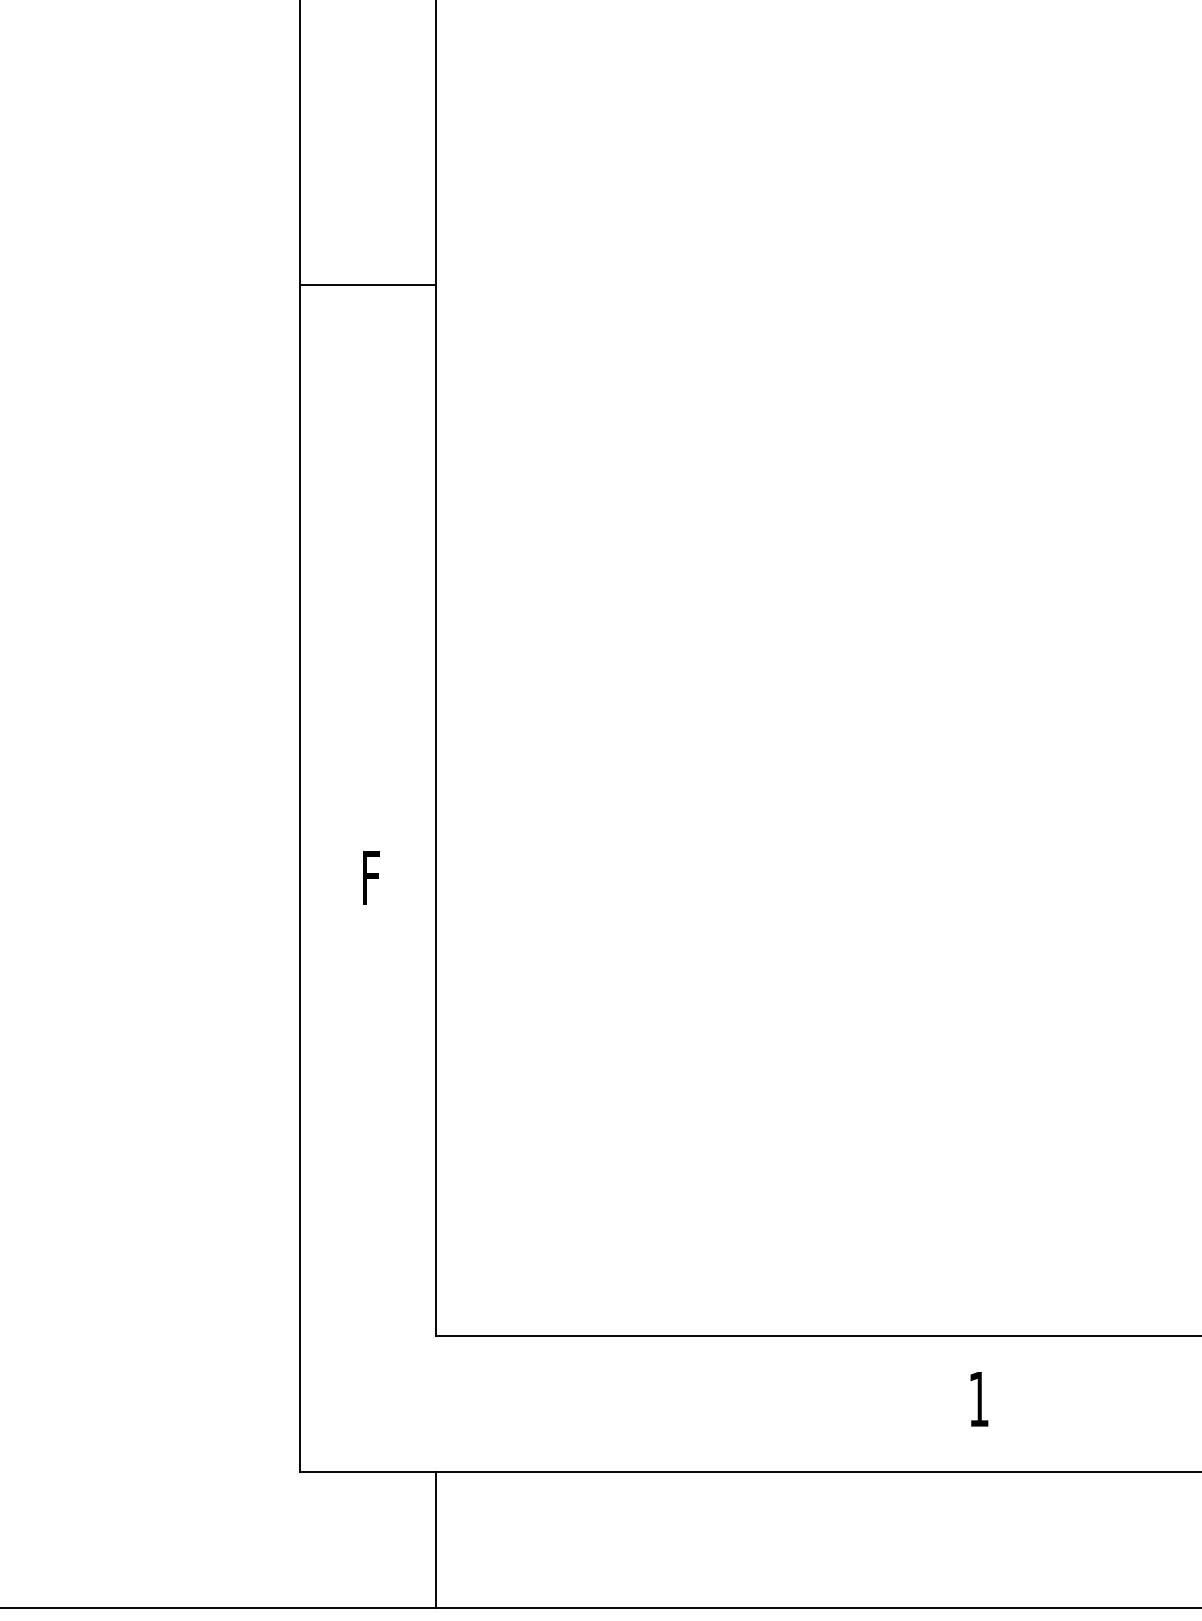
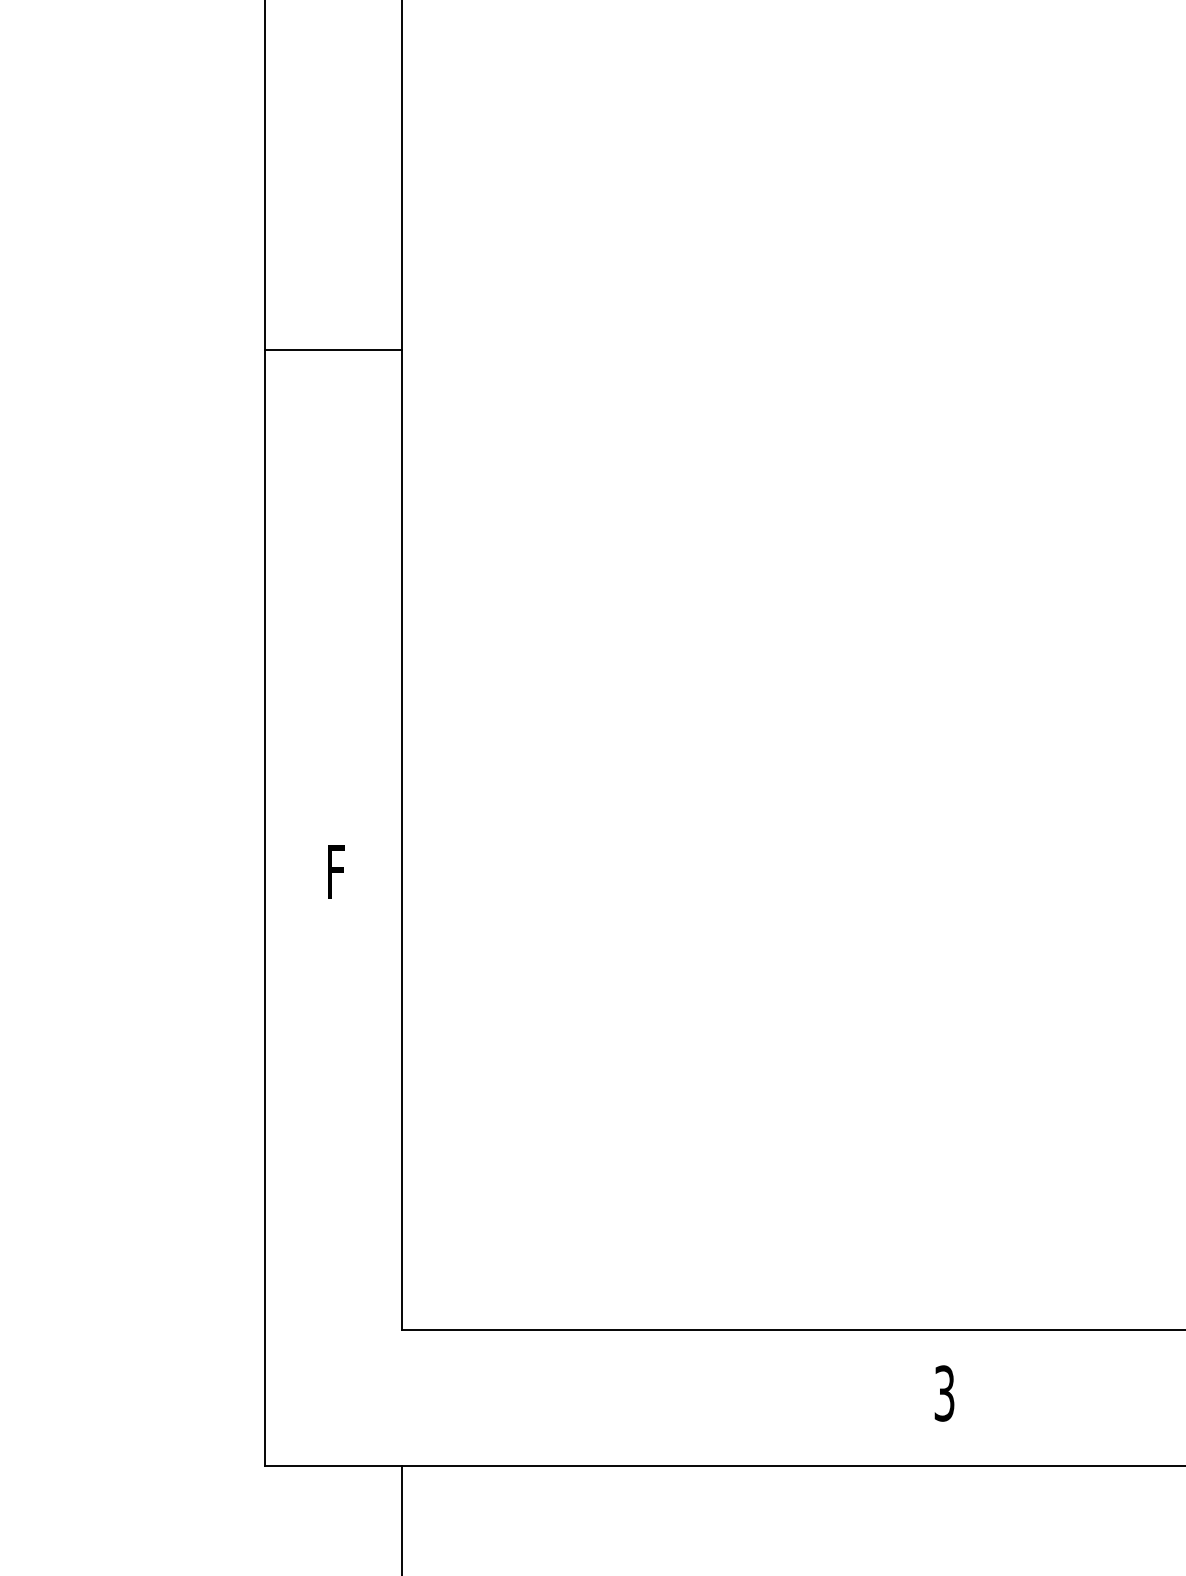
line: (367, 285) -> (333, 350), moved
text: (978, 1399) -> (944, 1393), 1 -> 3

